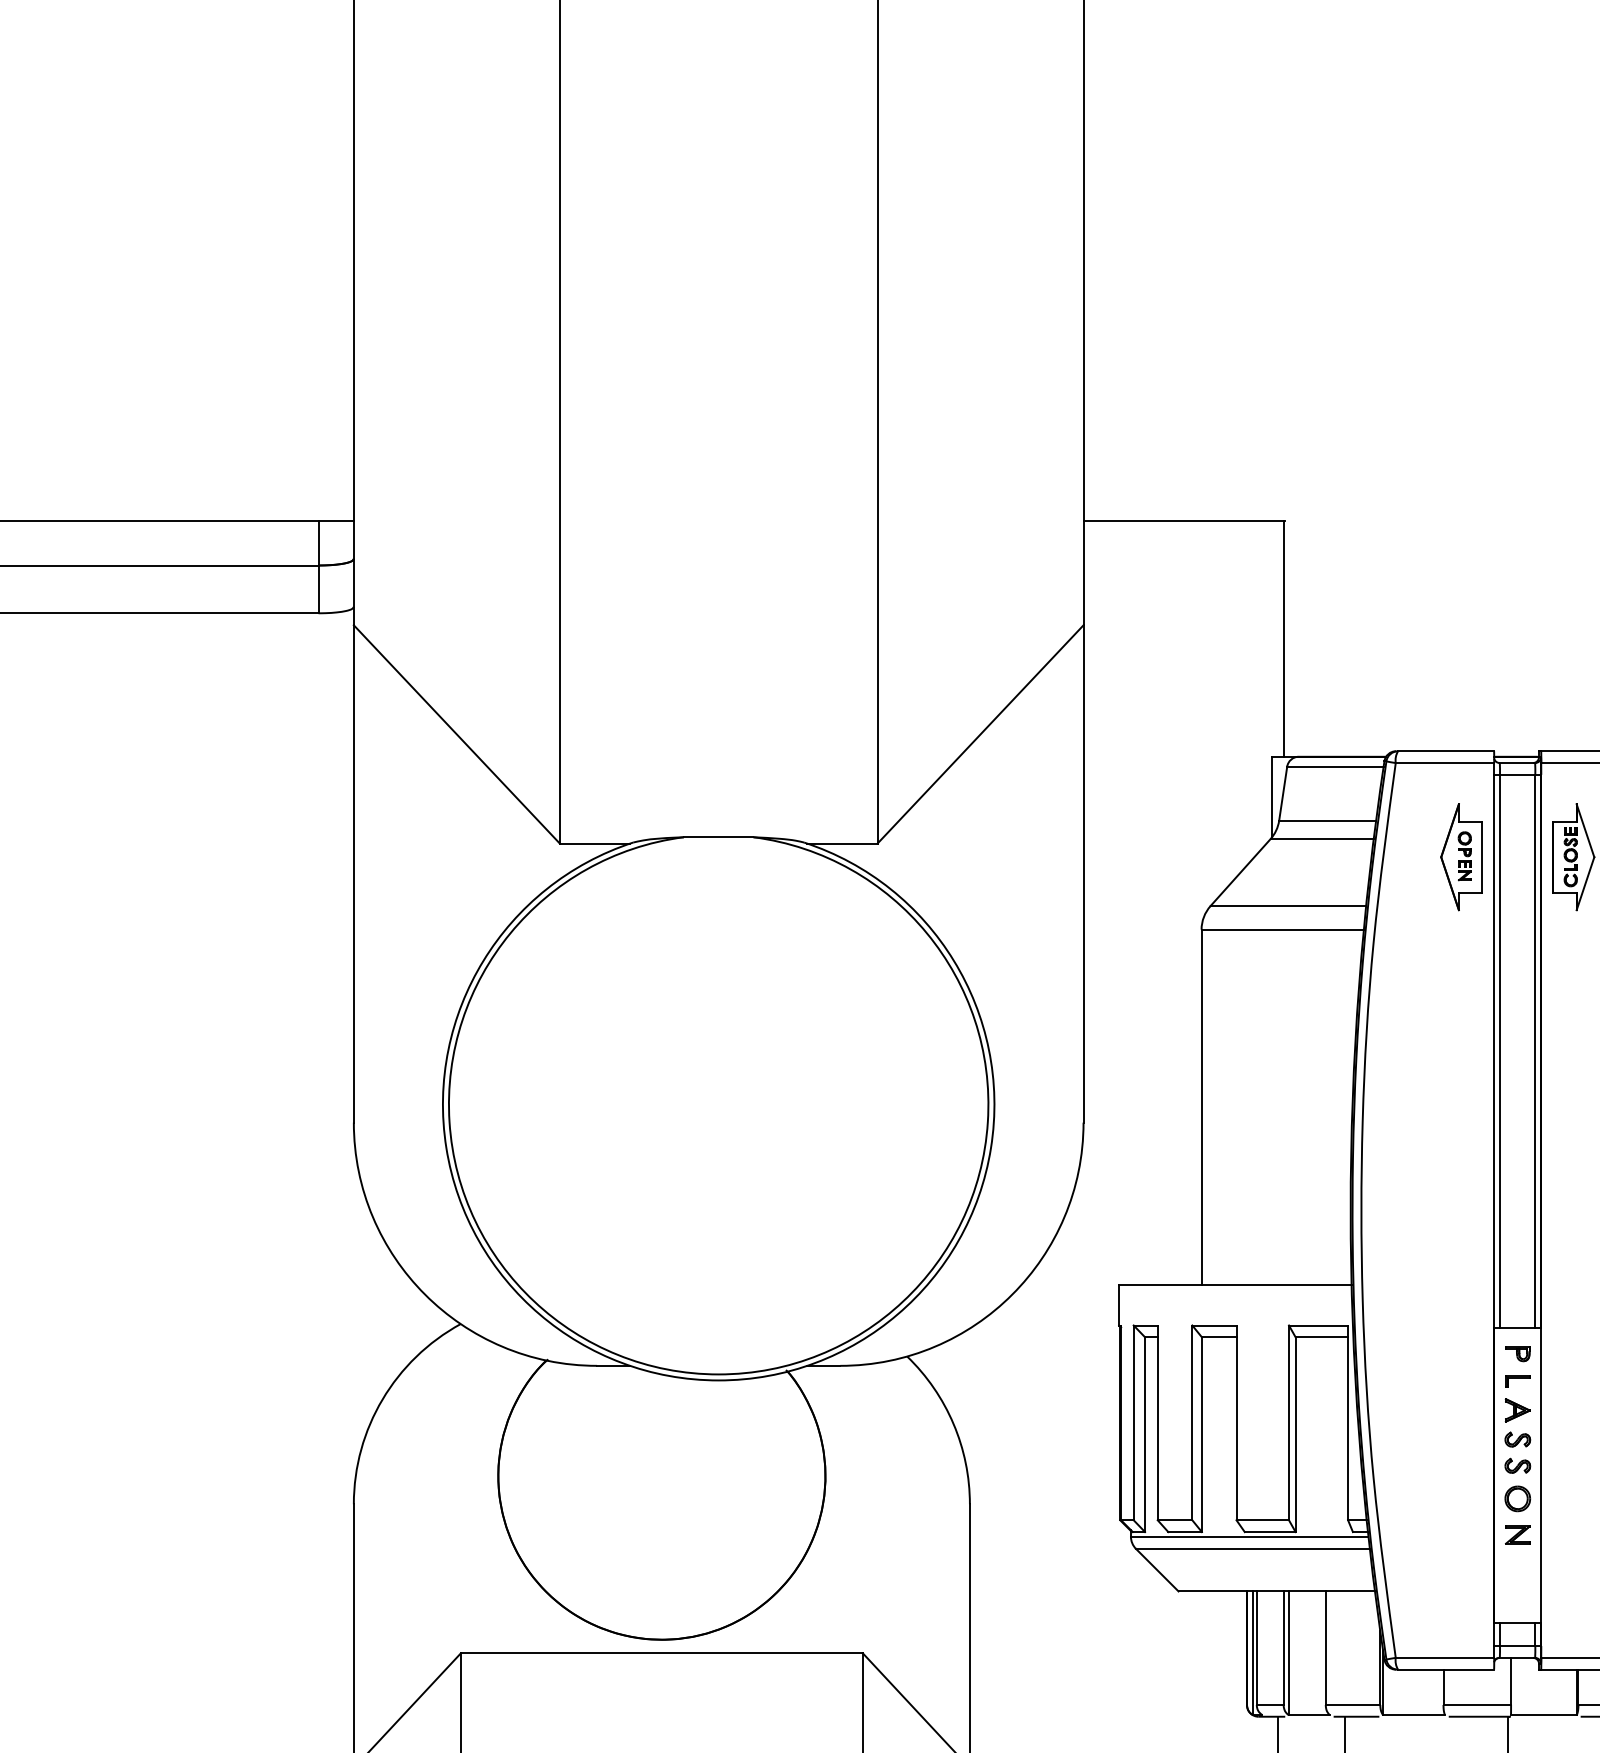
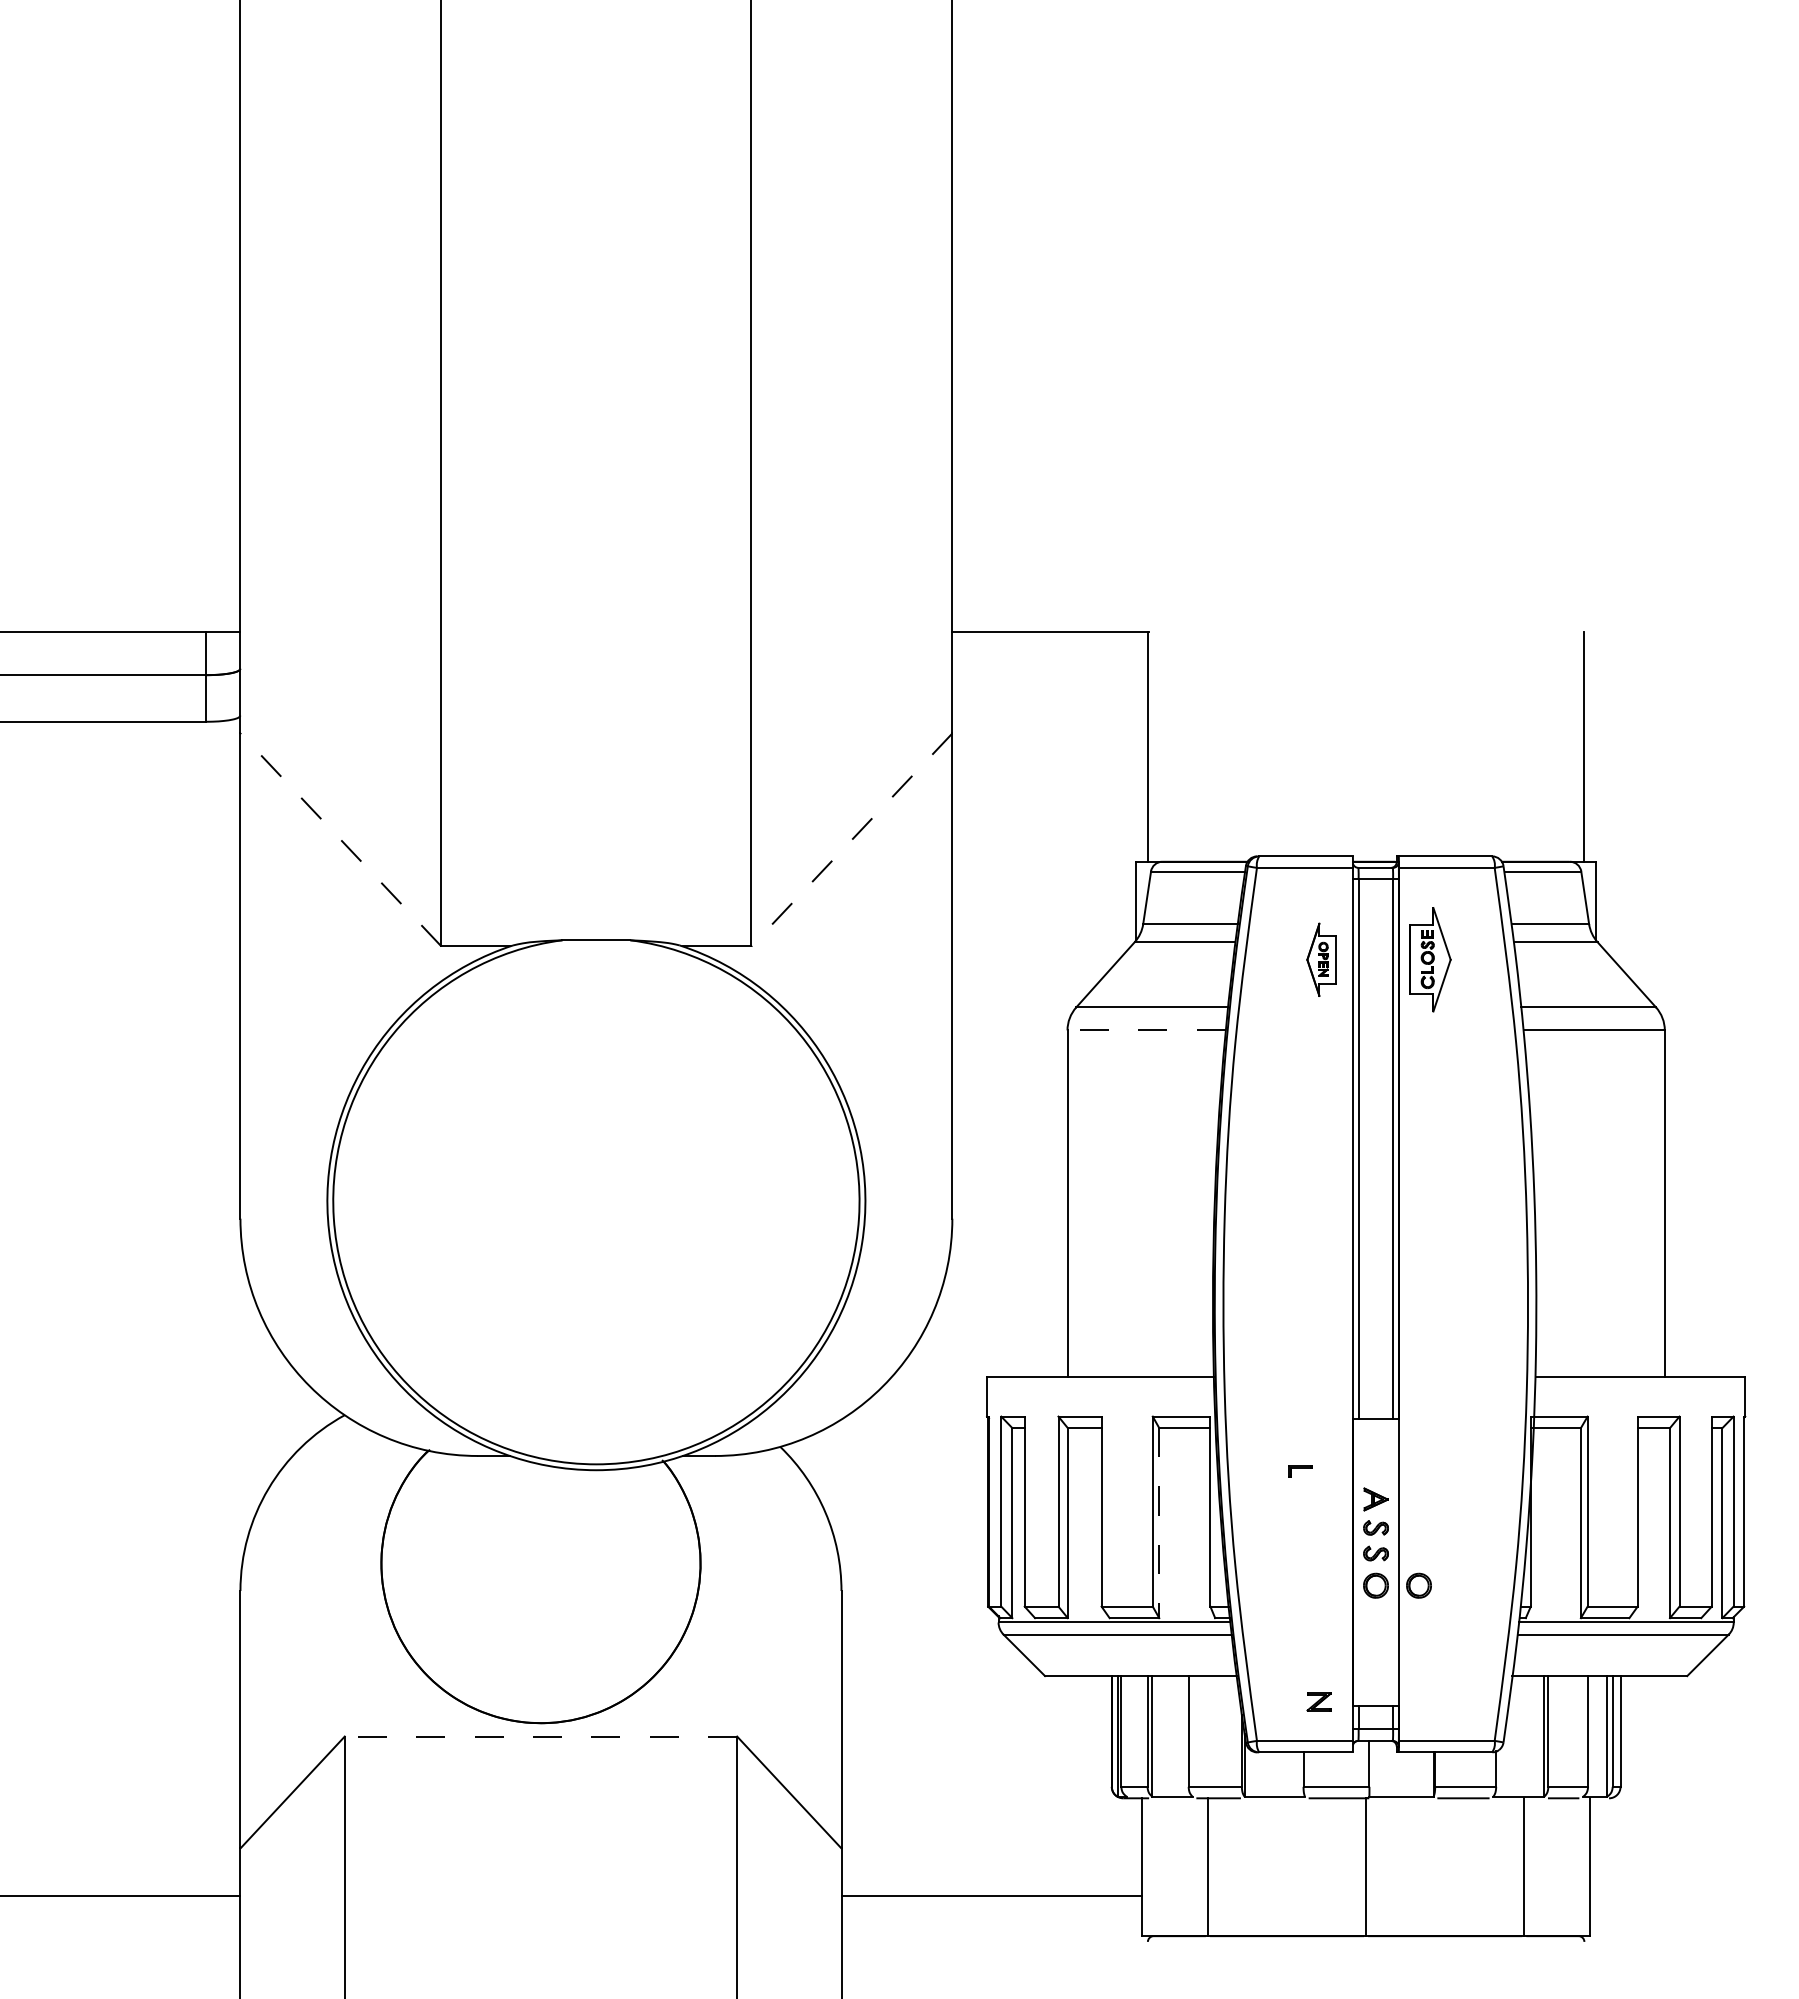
line: (456, 733) -> (340, 839), solid -> dashed
line: (980, 734) -> (851, 840), solid -> dashed
part: (1461, 856) -> (1321, 959), size x0.7
line: (1282, 929) -> (1146, 1030), solid -> dashed
part: (1518, 1354) -> (1376, 1444), removed
part: (1518, 1381) -> (1300, 1471), moved
line: (1295, 1435) -> (1159, 1523), solid -> dashed
part: (1561, 1498) -> (1418, 1585), added
part: (1517, 1534) -> (1318, 1701), moved
line: (661, 1653) -> (540, 1736), solid -> dashed

